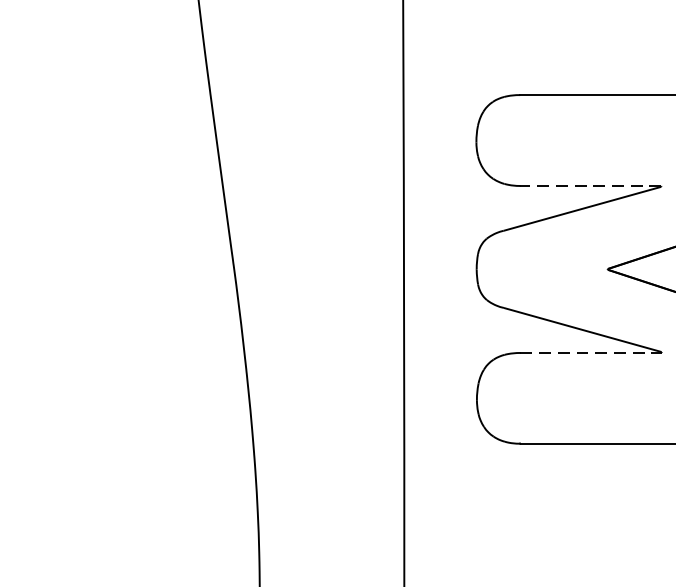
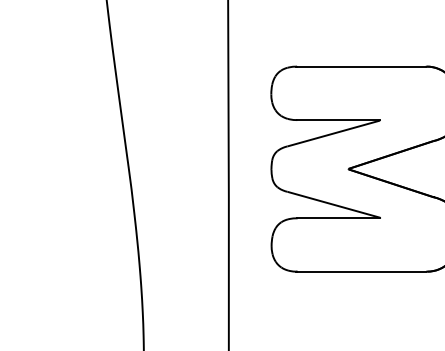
line: (590, 186) -> (338, 120), dashed -> solid
line: (590, 353) -> (338, 218), dashed -> solid

